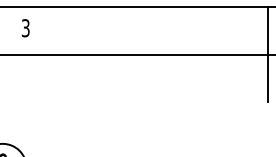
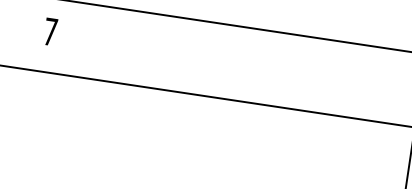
text: (25, 28) -> (50, 32), 3 -> 7

